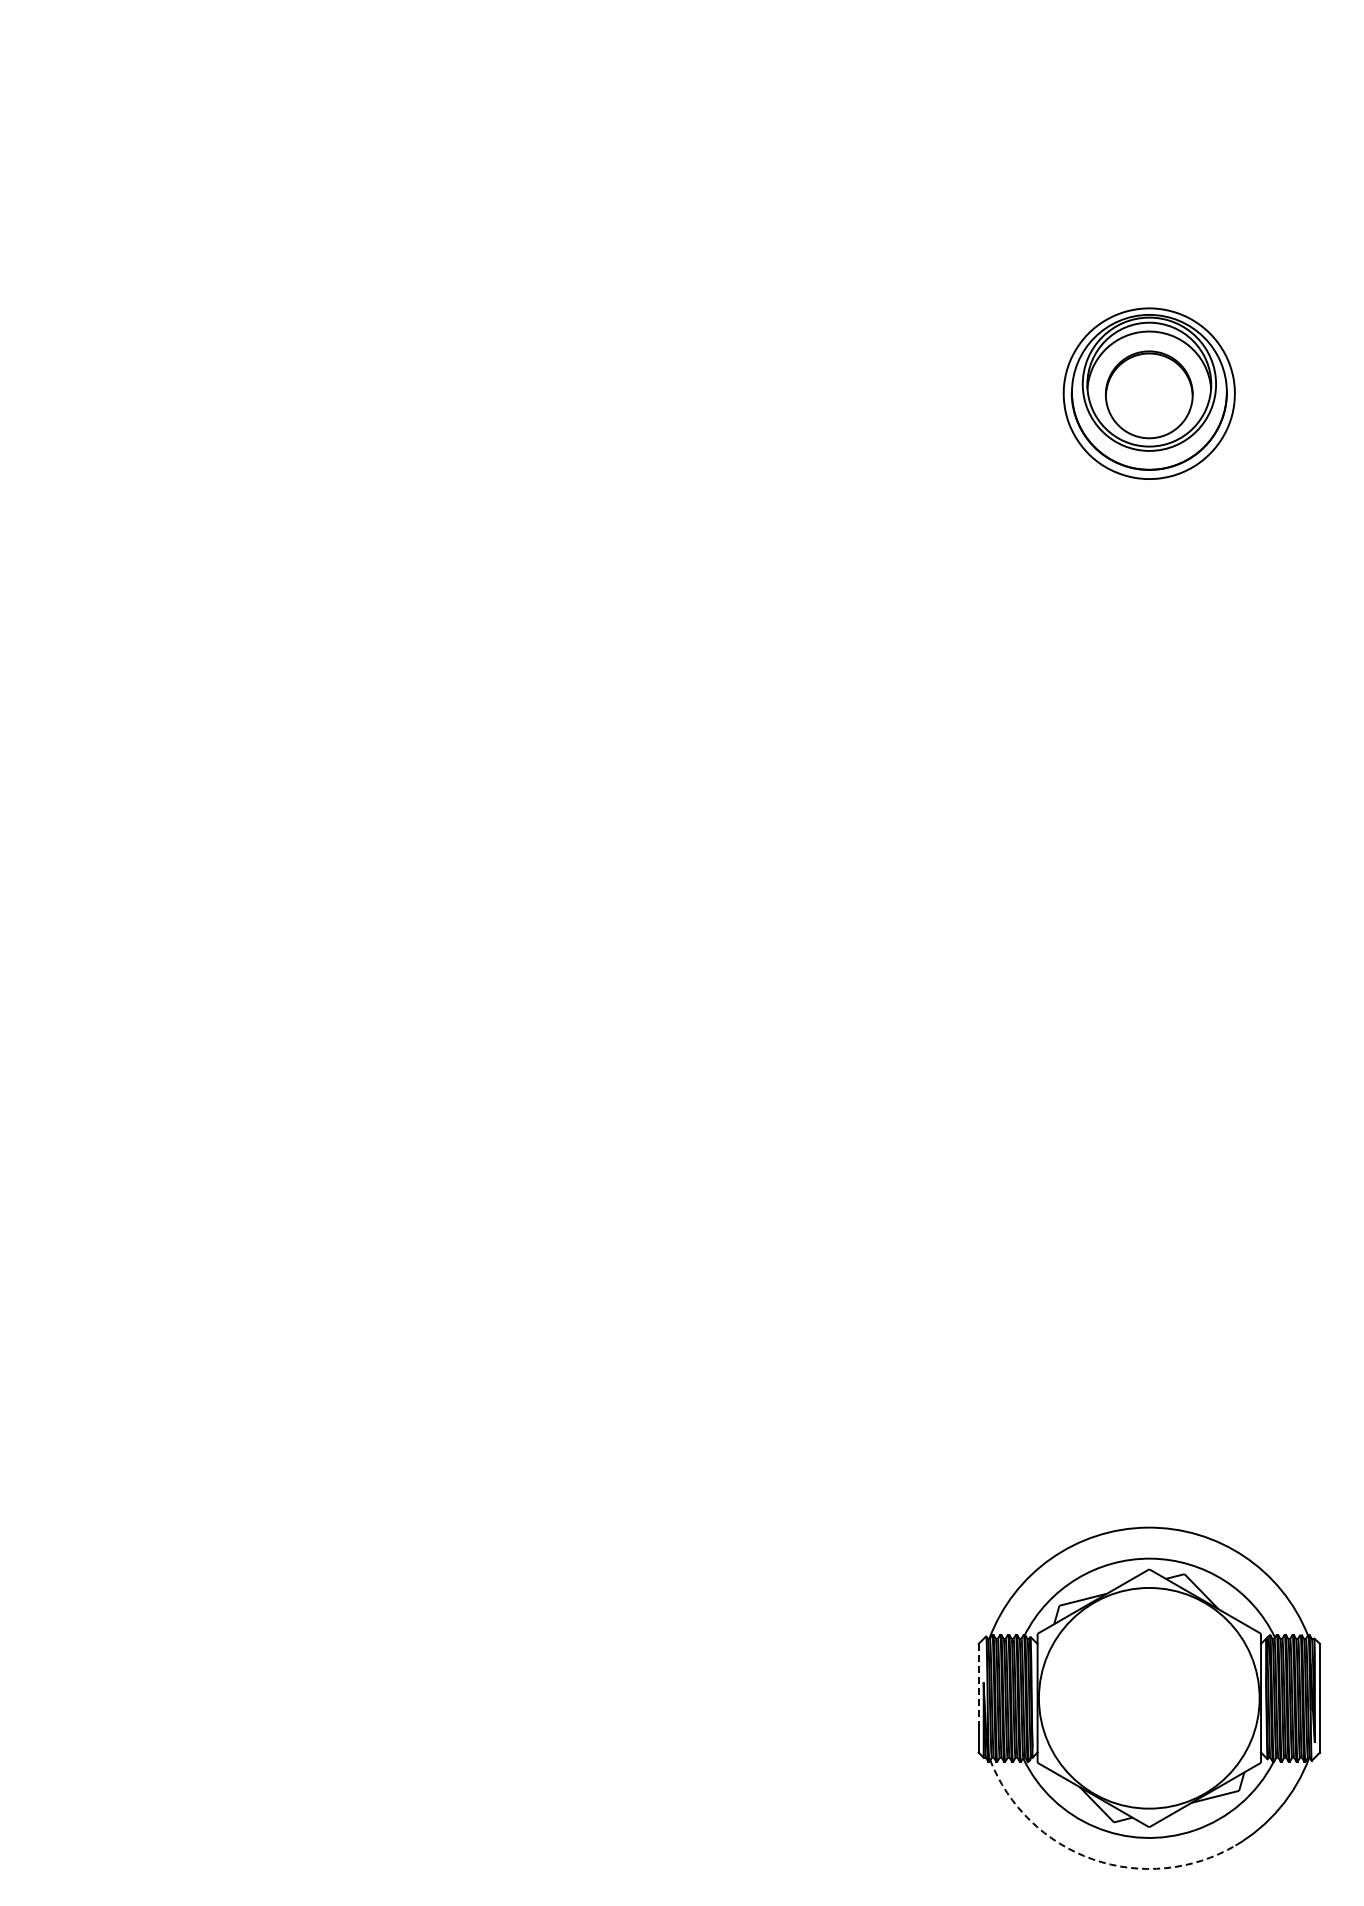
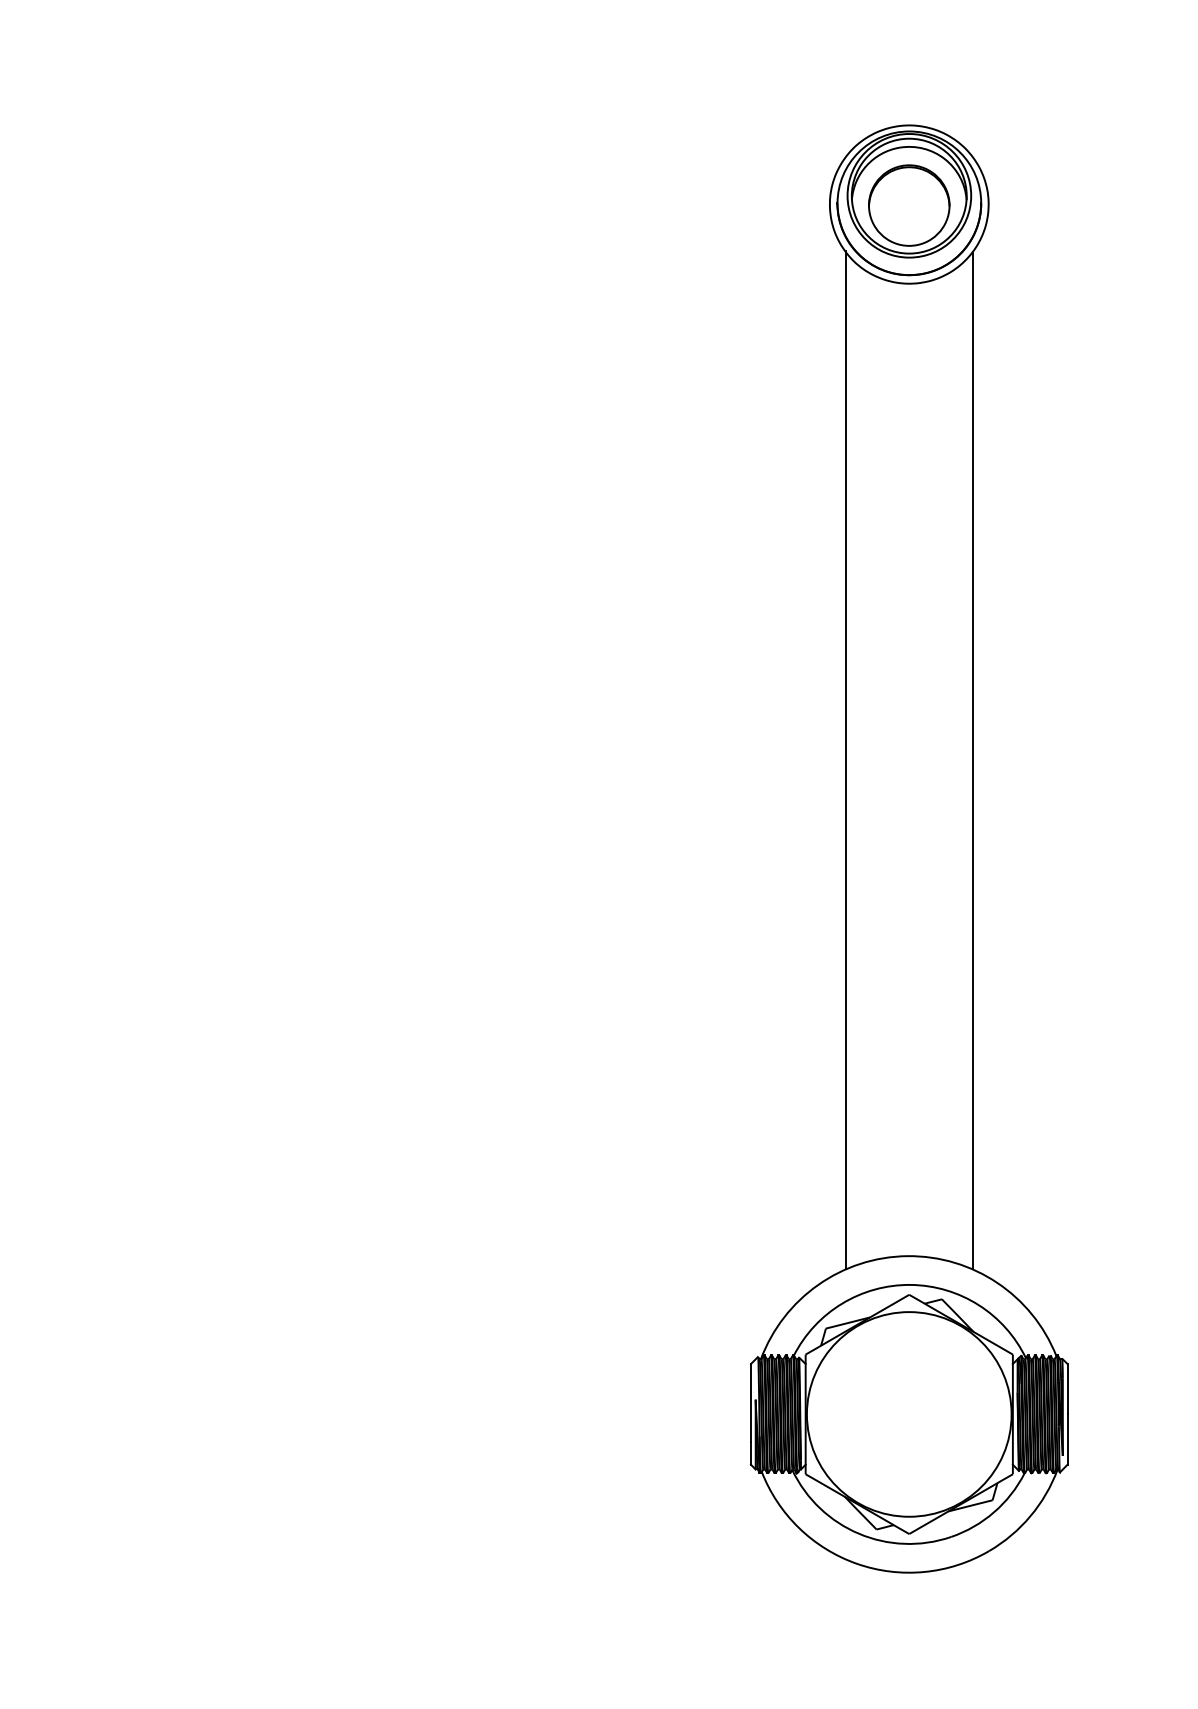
line: (1081, 992) -> (846, 759), added
line: (1217, 992) -> (972, 759), added
line: (978, 1686) -> (750, 1403), dashed -> solid
arc: (1092, 1859) -> (856, 1563), dashed -> solid

